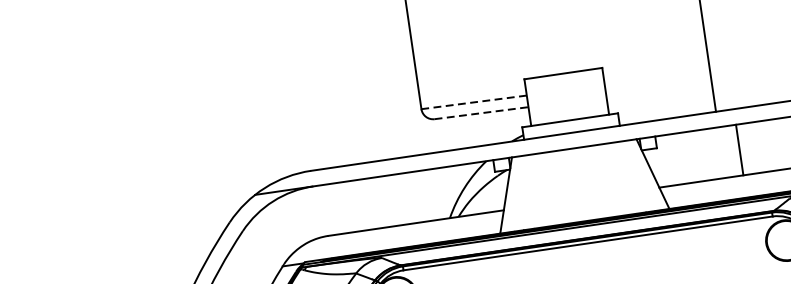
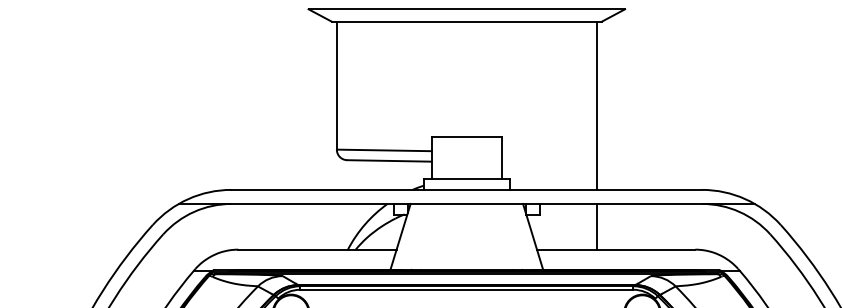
line: (474, 102) -> (384, 150), dashed -> solid
line: (481, 112) -> (389, 160), dashed -> solid
line: (739, 149) -> (596, 226), moved

